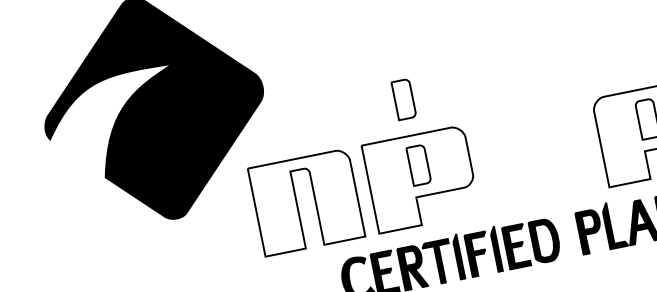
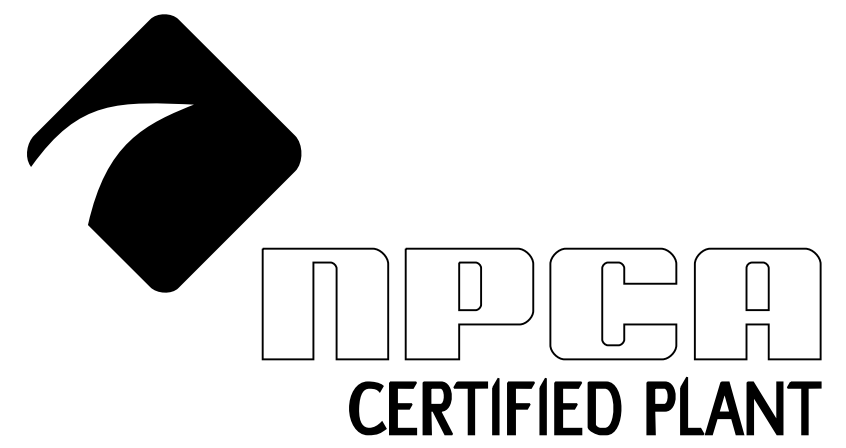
part: (403, 99) -> (467, 203), removed
part: (527, 157) -> (603, 303), added

